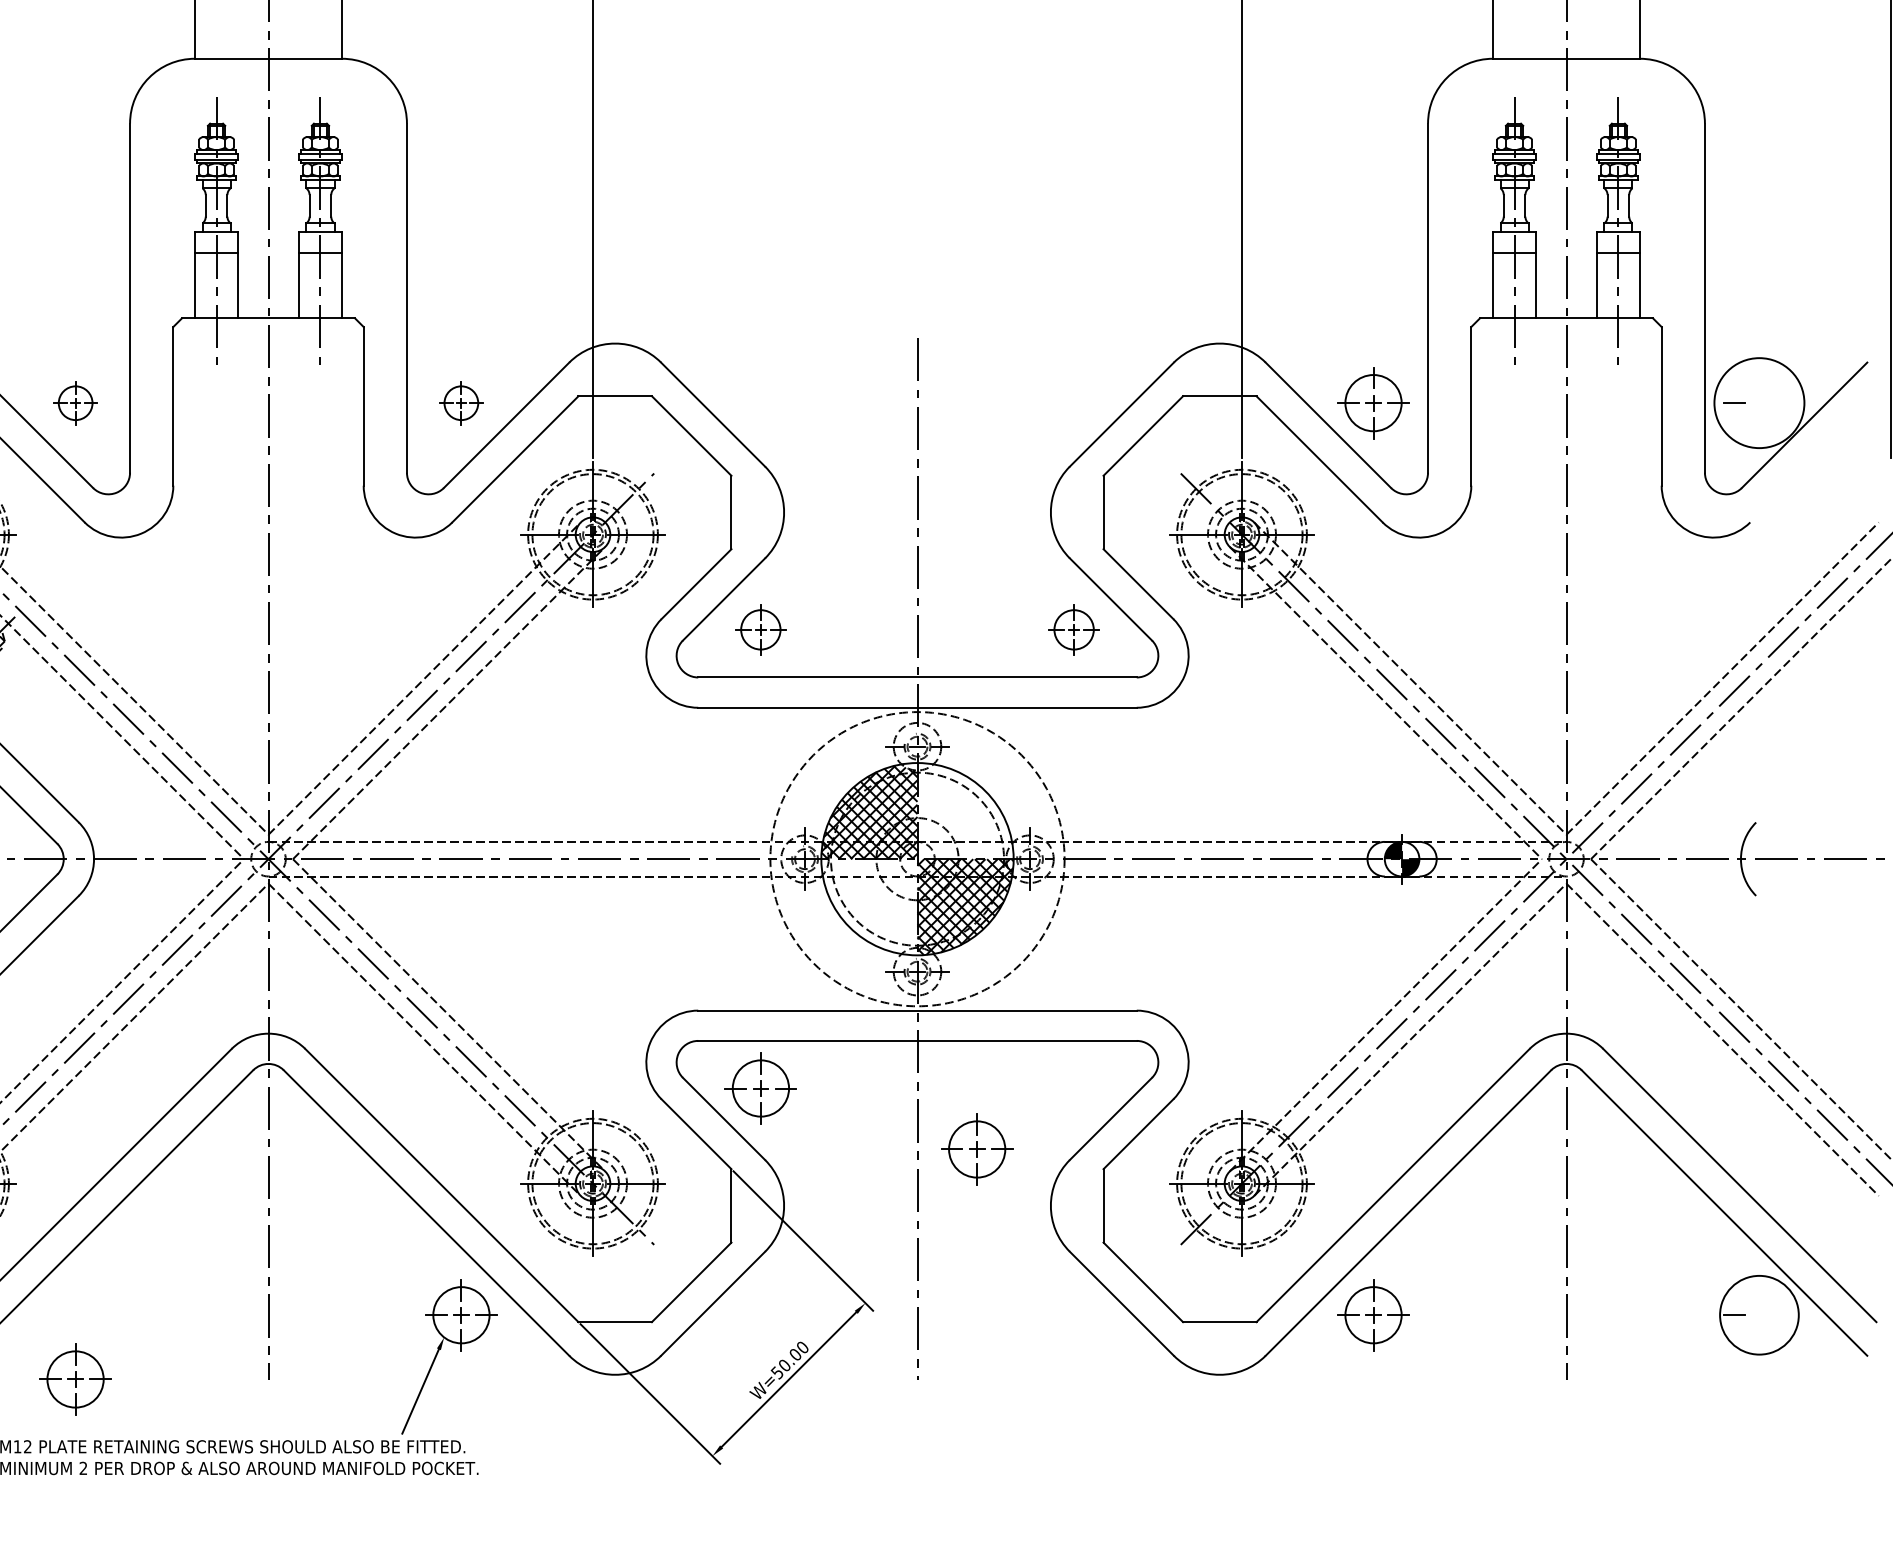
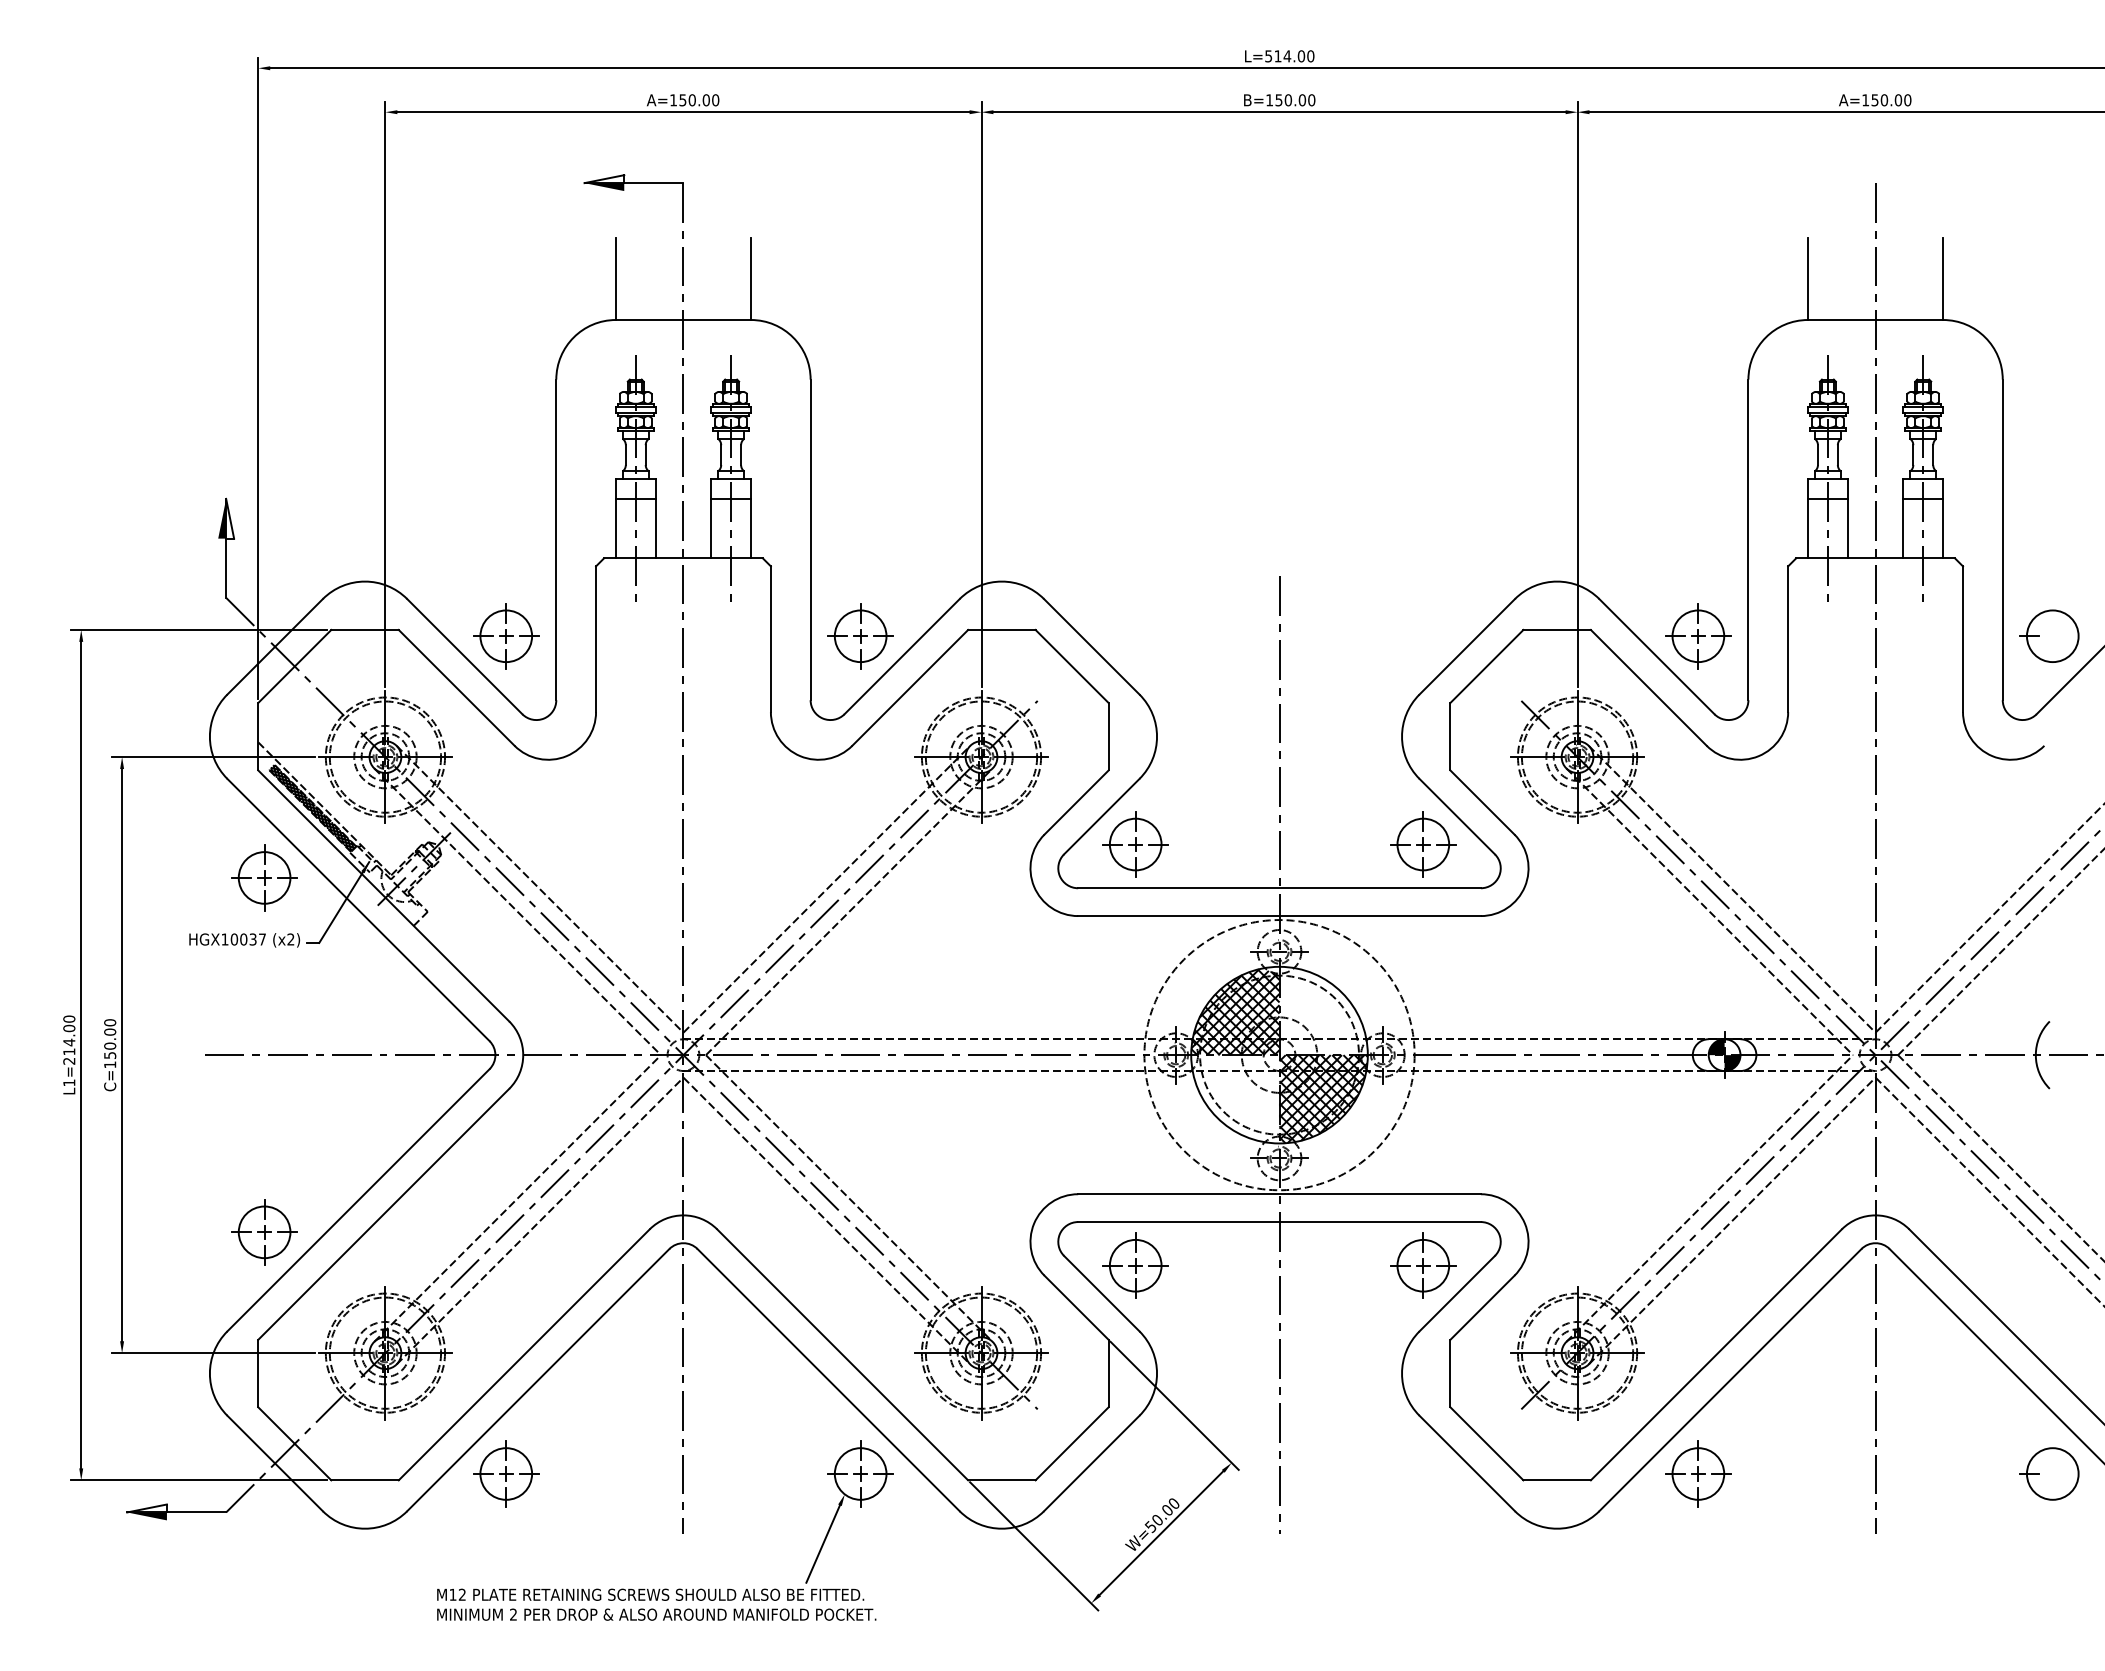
part: (75, 403) -> (506, 636), size x1.67
part: (461, 403) -> (860, 636), size x1.67
circle: (1759, 403) -> (2052, 636), size x0.62
part: (760, 629) -> (1135, 844), size x1.43
part: (1074, 629) -> (1423, 844), size x1.43
part: (977, 1149) -> (1423, 1265), moved
circle: (1759, 1314) -> (2052, 1473), size x0.71
part: (75, 1378) -> (506, 1473), moved

